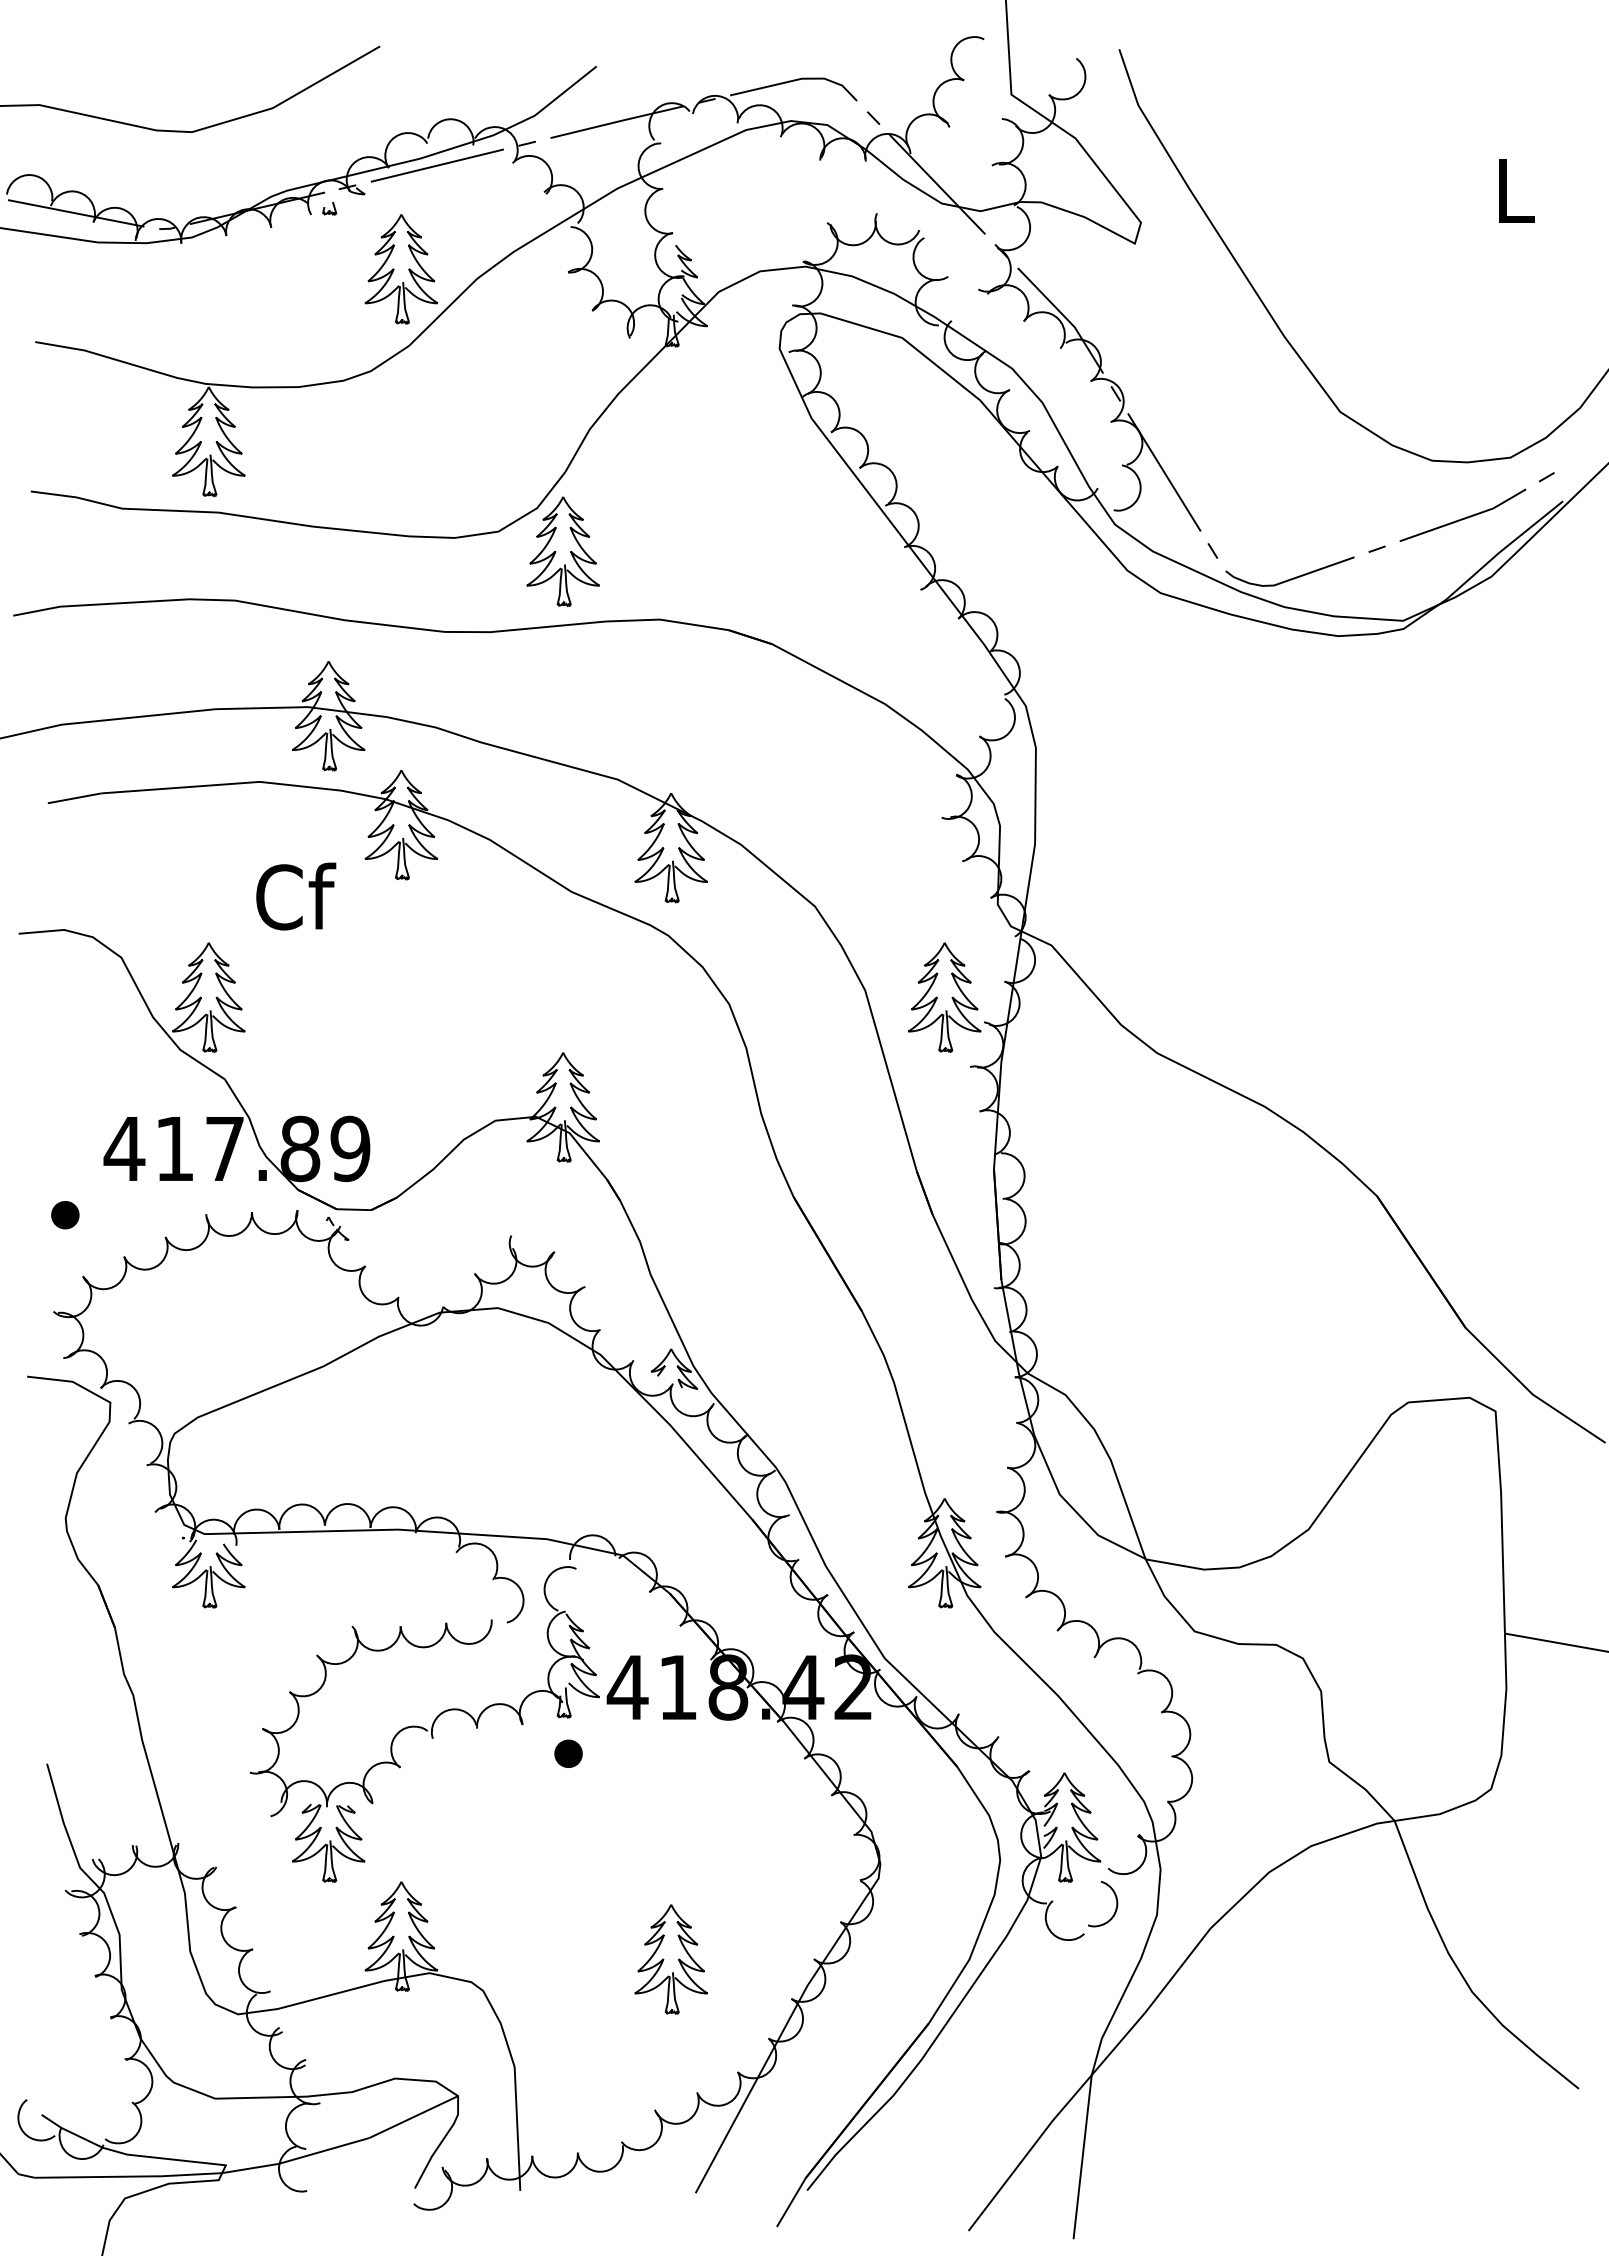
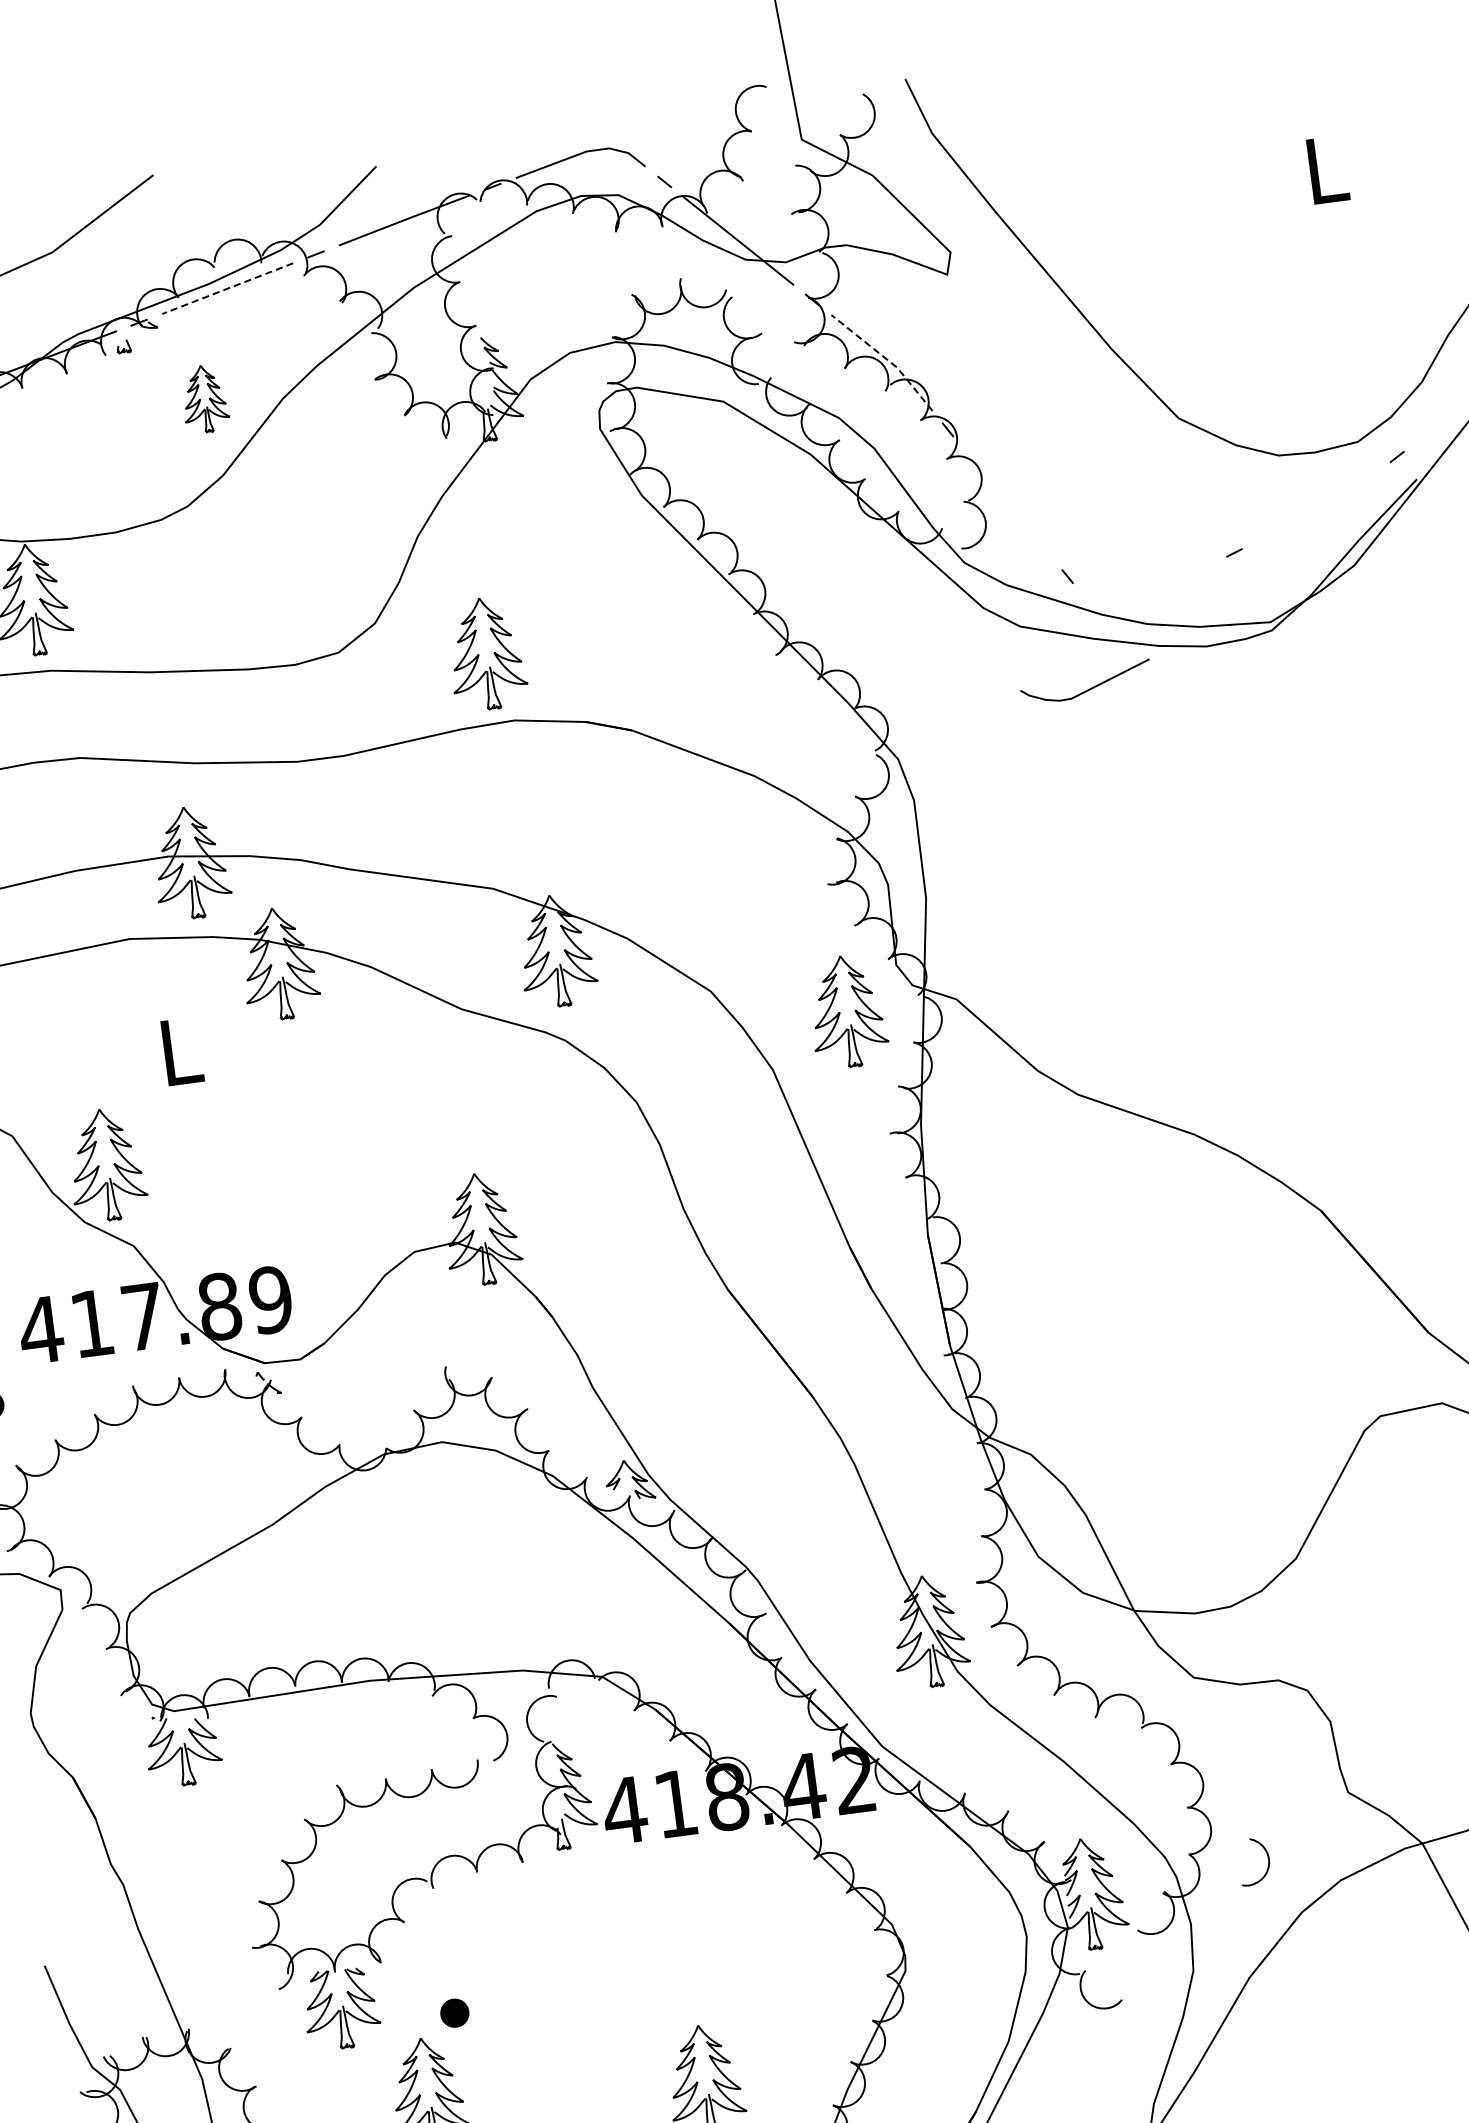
line: (436, 165) -> (226, 288), solid -> dashed
part: (401, 269) -> (205, 399), size x0.6
line: (1065, 317) -> (886, 359), solid -> dashed
line: (1164, 472) -> (1007, 503), removed
line: (1464, 517) -> (1318, 508), removed
part: (562, 551) -> (485, 653), moved
curve: (1290, 578) -> (1087, 689), moved
text: (296, 896) -> (182, 1050), Cf -> L
part: (944, 997) -> (847, 1011), moved
part: (568, 1753) -> (454, 2012), moved
curve: (1115, 1898) -> (1266, 1854), moved

